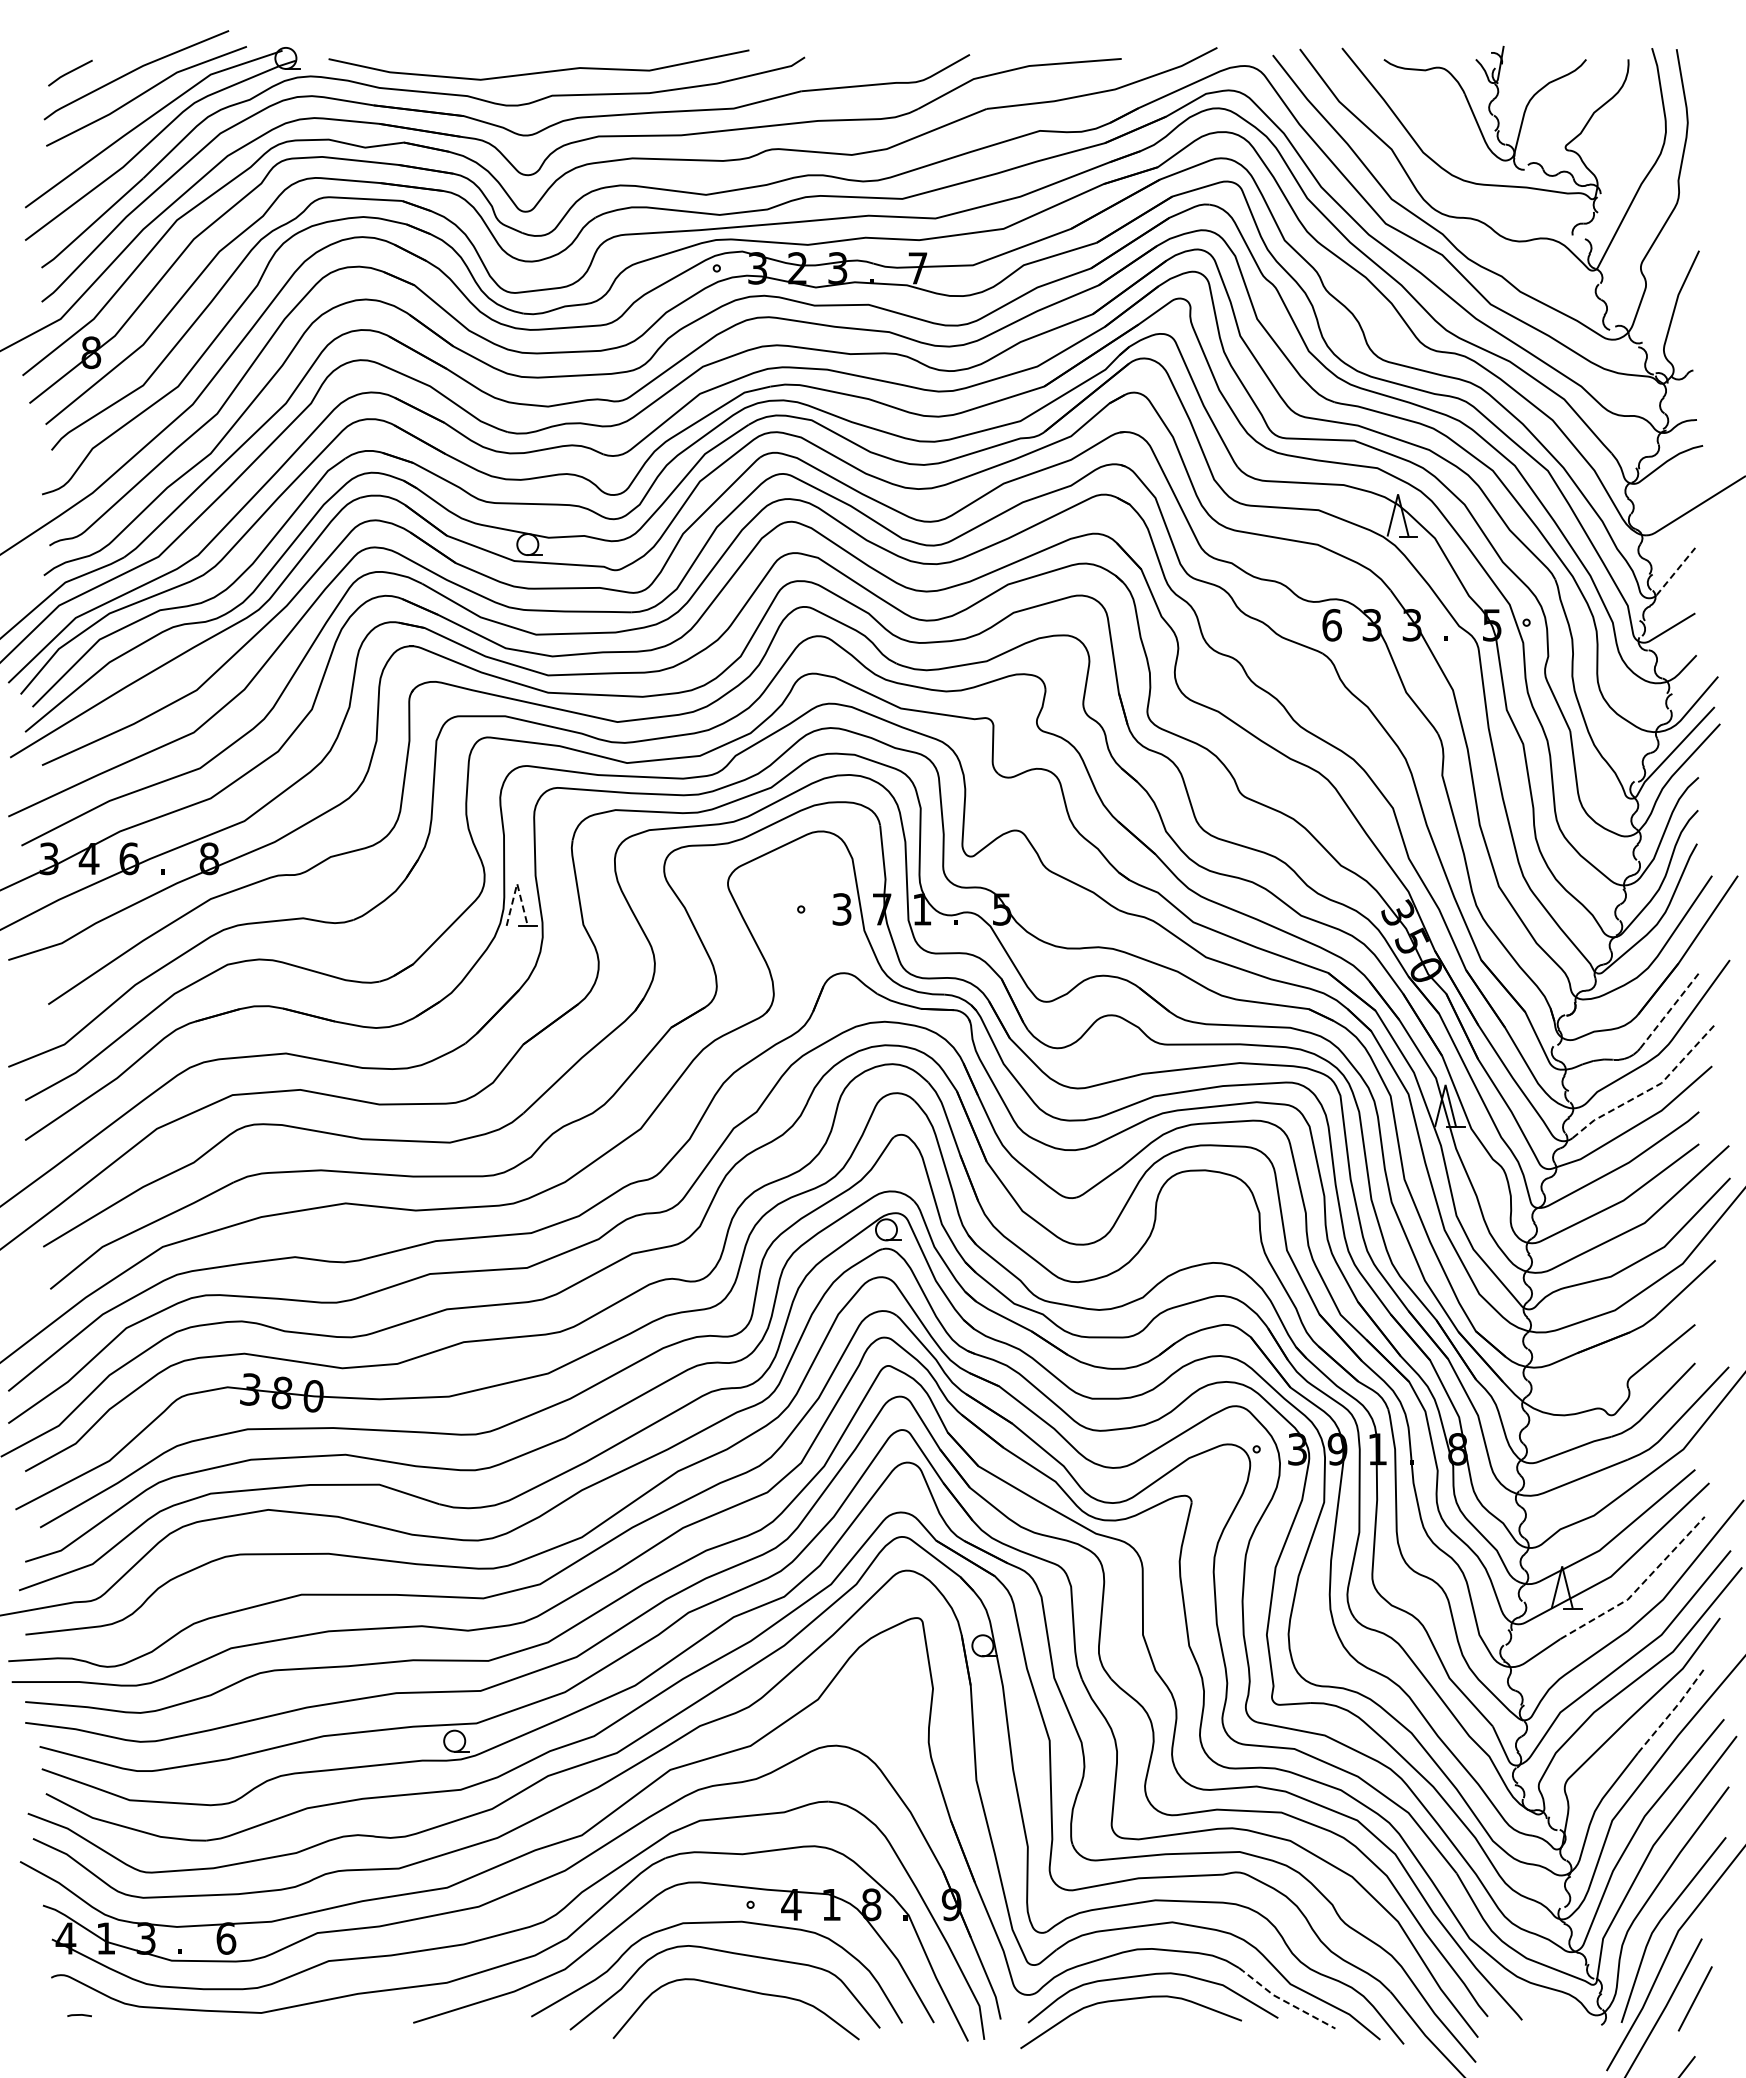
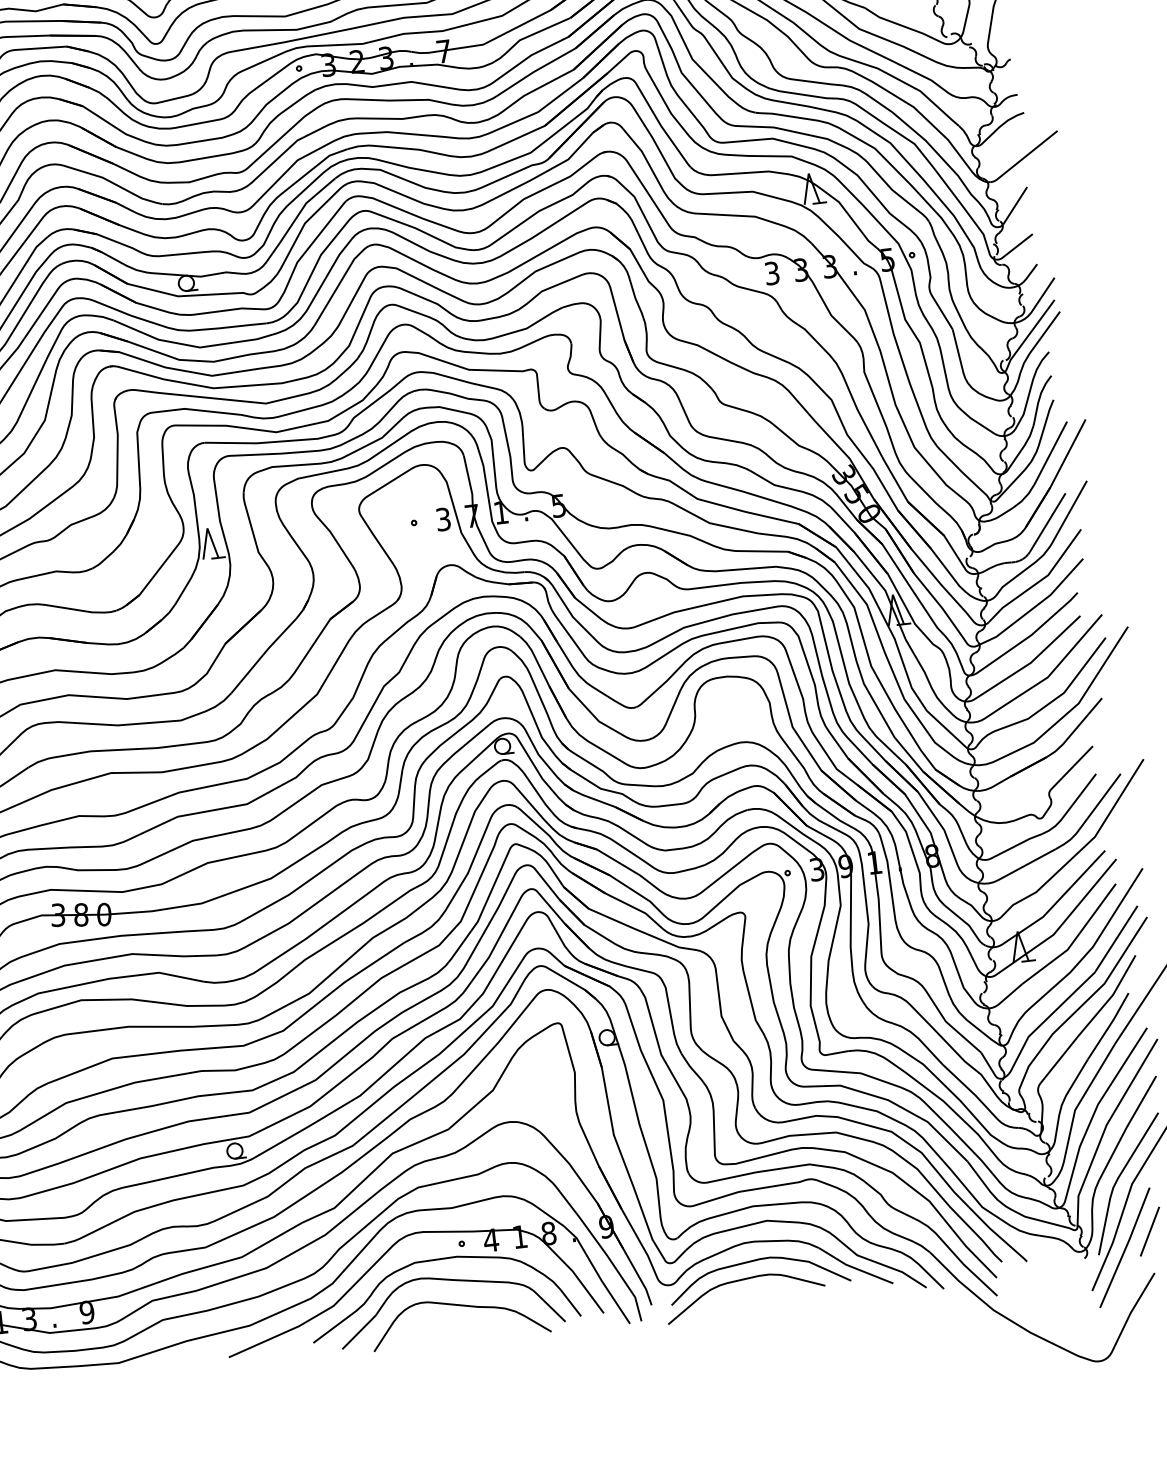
line: (1675, 572) -> (1015, 206), dashed -> solid
text: (1331, 625) -> (771, 273), 6 -> 3
line: (517, 883) -> (207, 528), dashed -> solid
line: (1669, 1010) -> (1047, 522), dashed -> solid
line: (1649, 1089) -> (1040, 580), dashed -> solid
line: (1639, 1587) -> (1074, 940), dashed -> solid
line: (1672, 1710) -> (1109, 1025), dashed -> solid
text: (226, 1938) -> (87, 1312), 6 -> 9
line: (1284, 2000) -> (854, 1267), dashed -> solid

